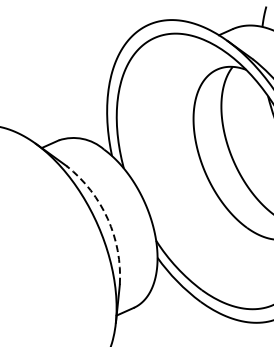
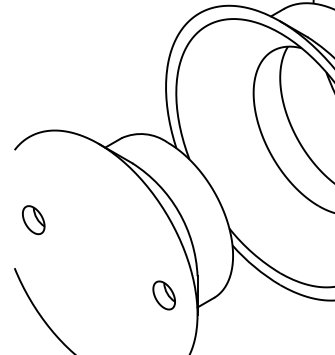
arc: (107, 218) -> (178, 211), dashed -> solid
part: (84, 300) -> (163, 295), added

